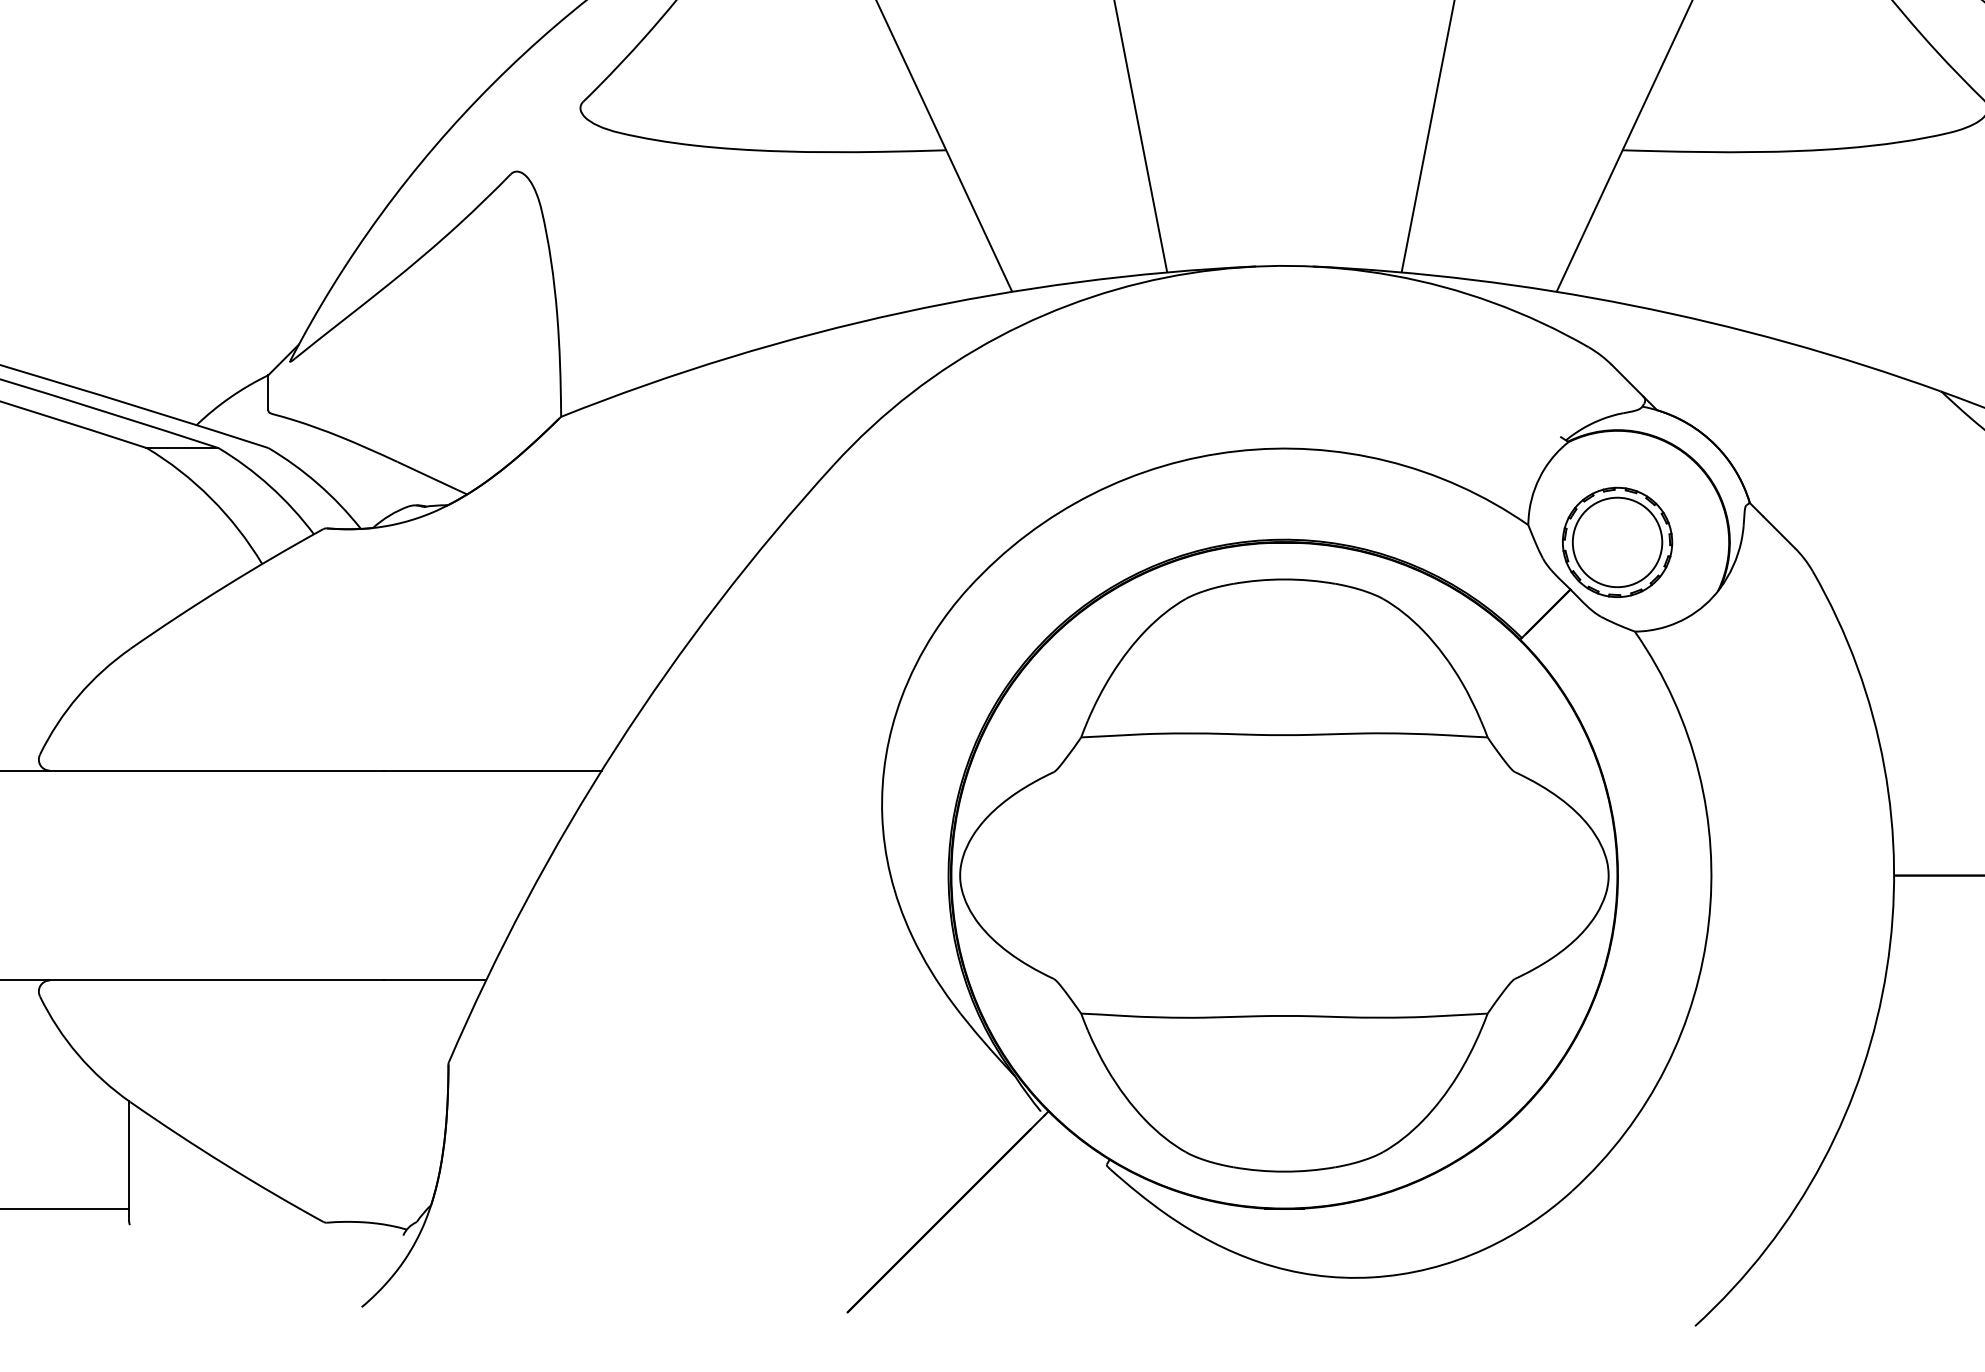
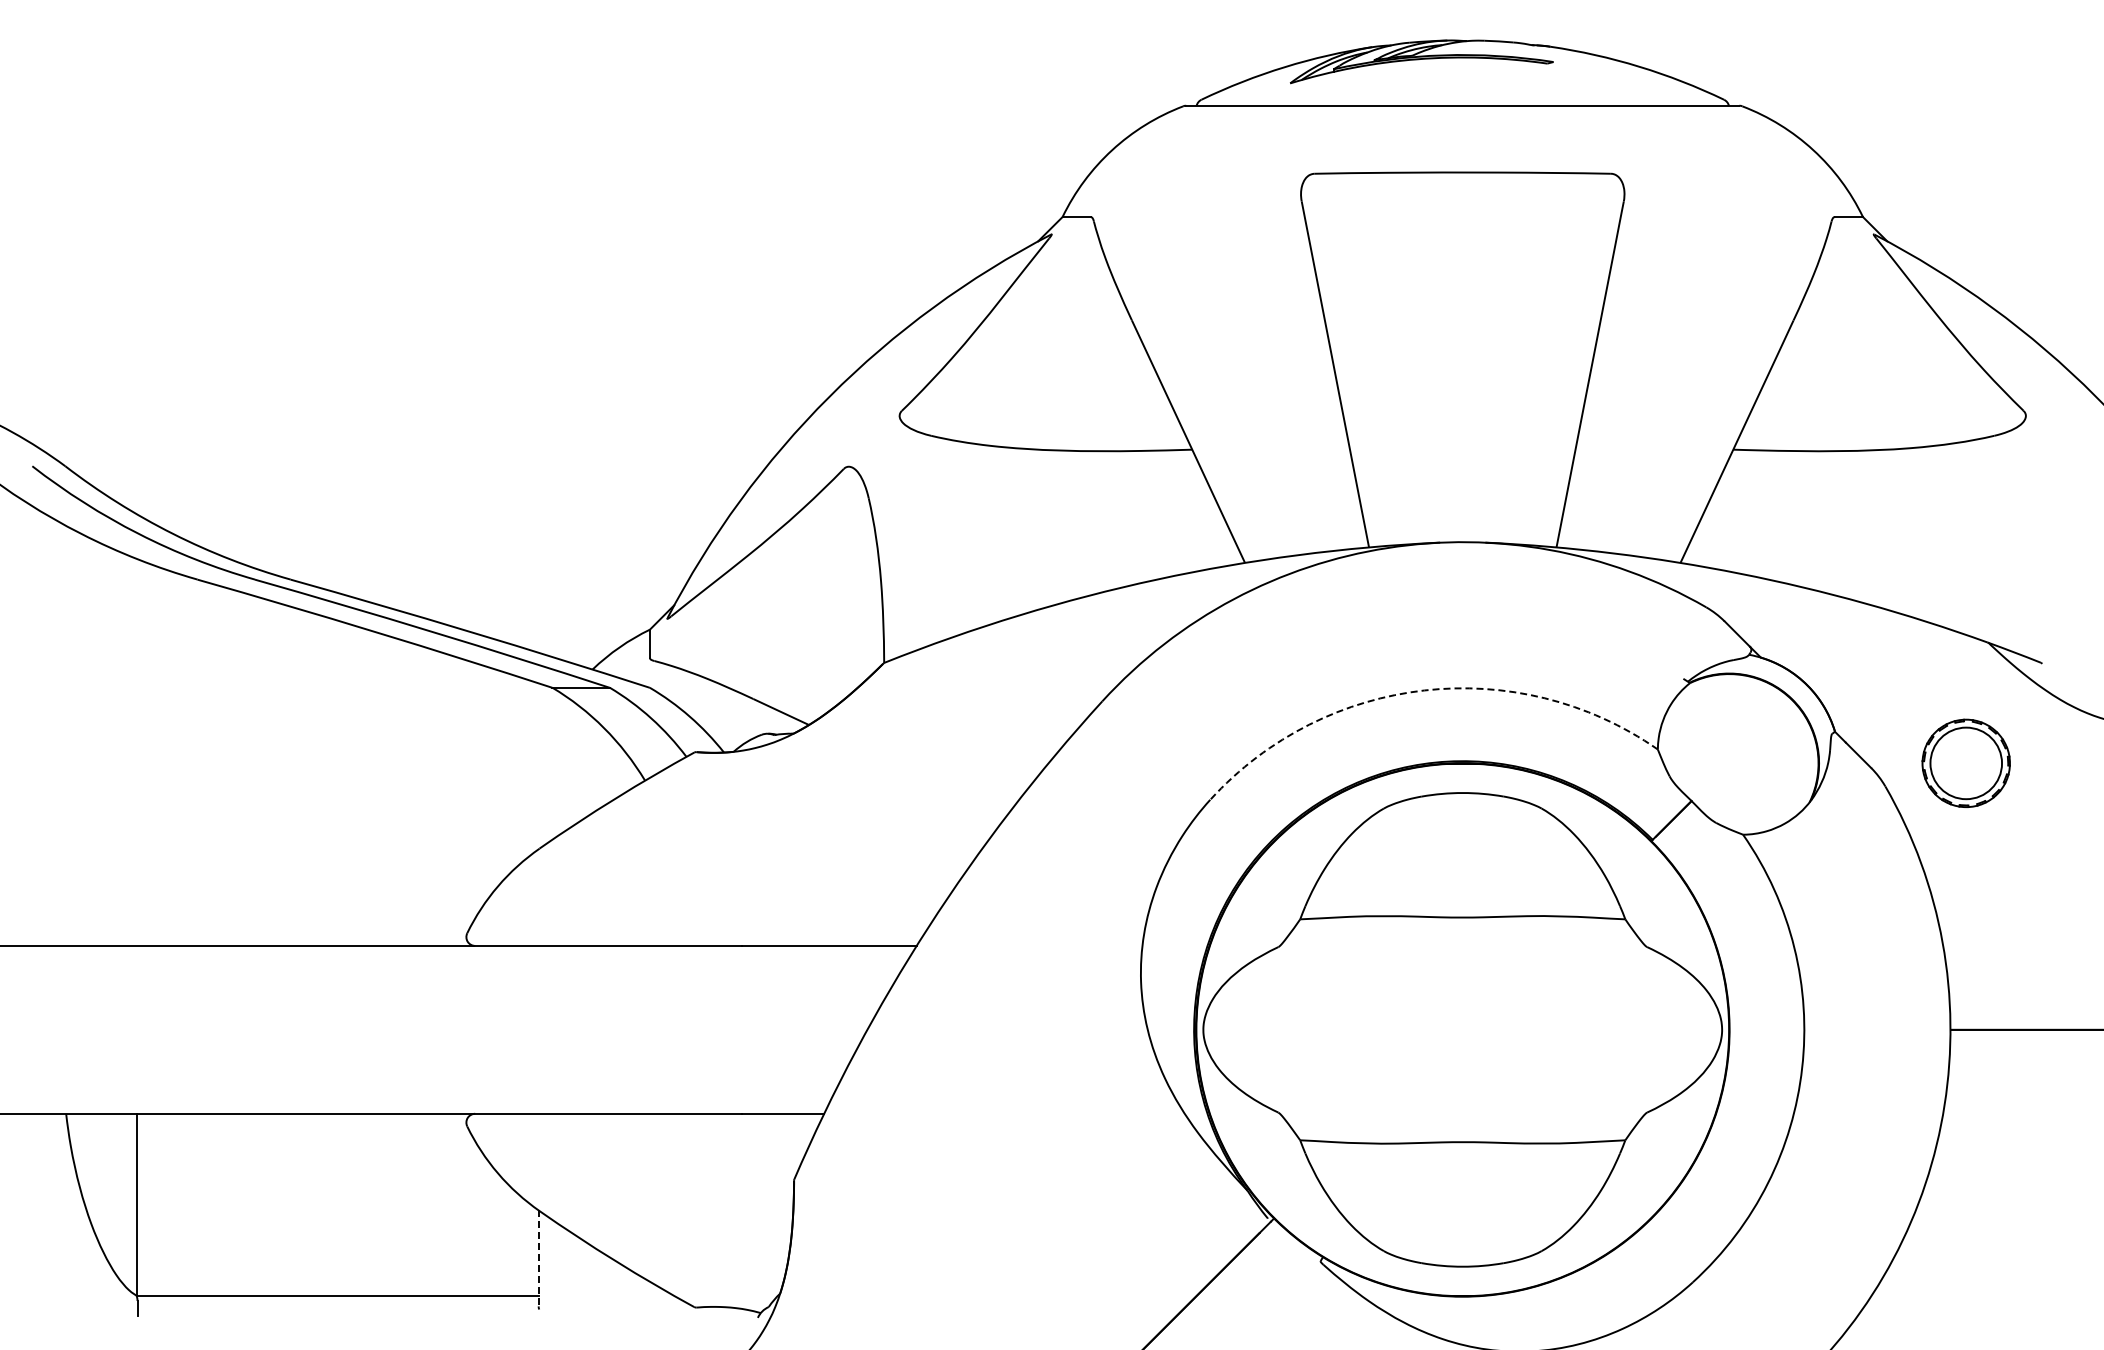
arc: (1236, 451) -> (1424, 690), solid -> dashed
part: (1616, 541) -> (1965, 762), moved
line: (128, 1161) -> (538, 1258), solid -> dashed

